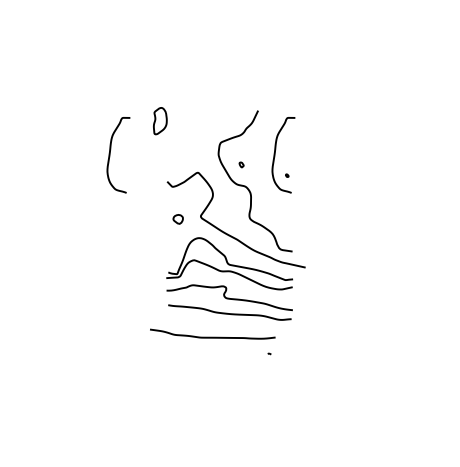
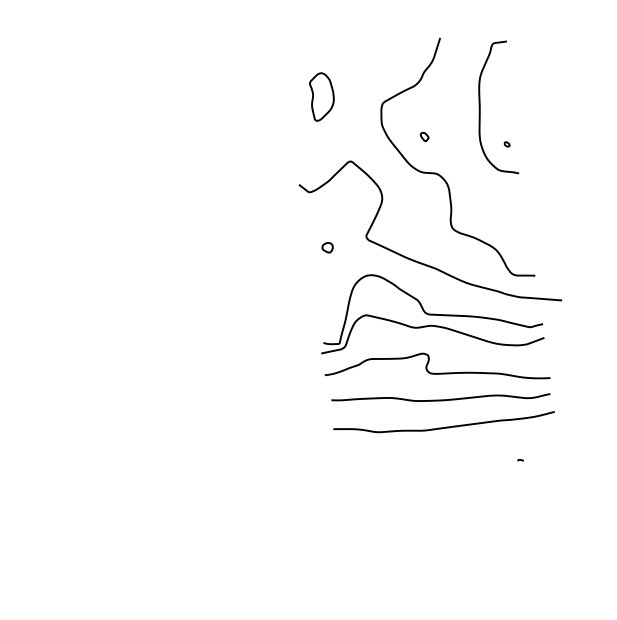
part: (160, 121) -> (322, 97), moved
curve: (110, 155) -> (193, 153), removed
part: (178, 219) -> (328, 247), size x0.62
curve: (212, 336) -> (444, 425), moved

